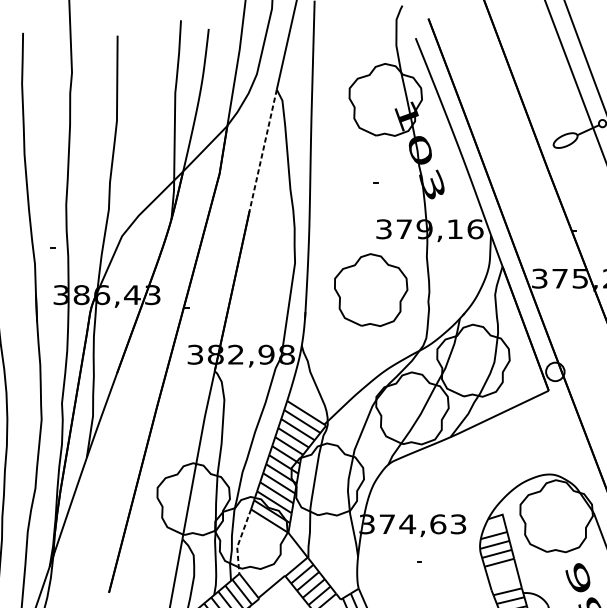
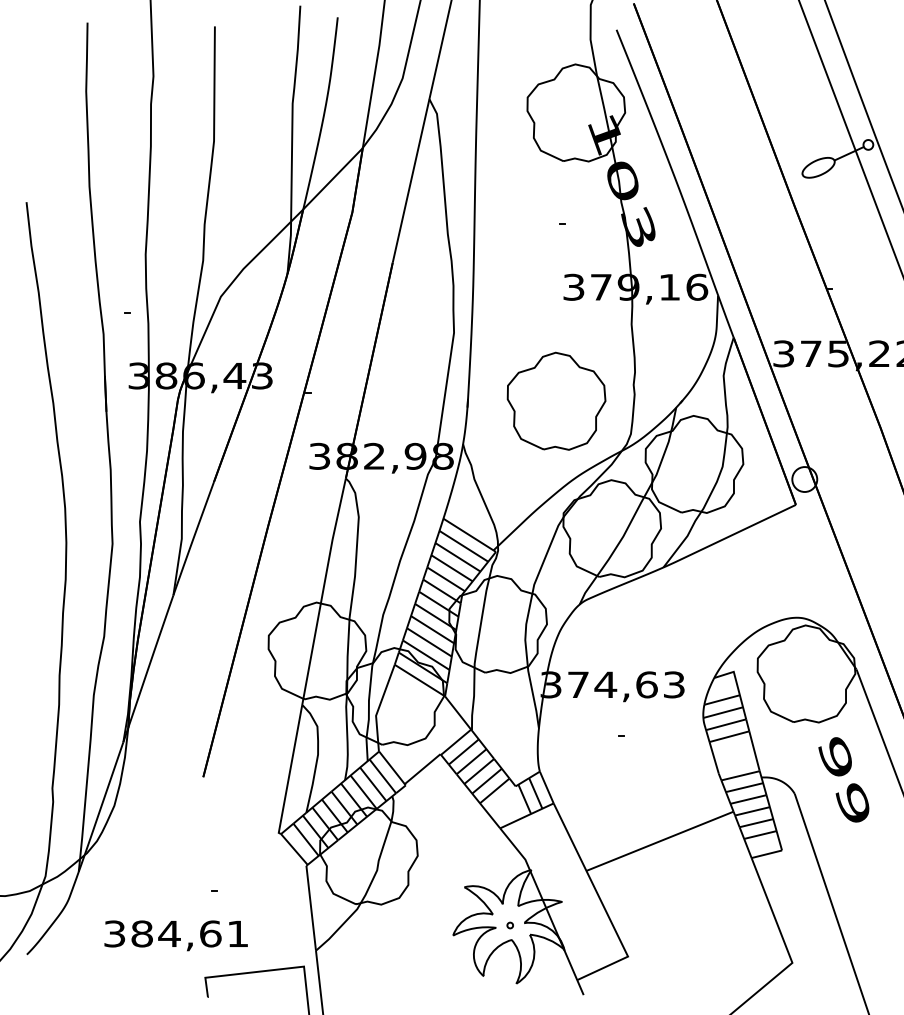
line: (263, 150) -> (411, 180), dashed -> solid
part: (371, 289) -> (556, 400), moved
line: (239, 541) -> (379, 707), dashed -> solid

